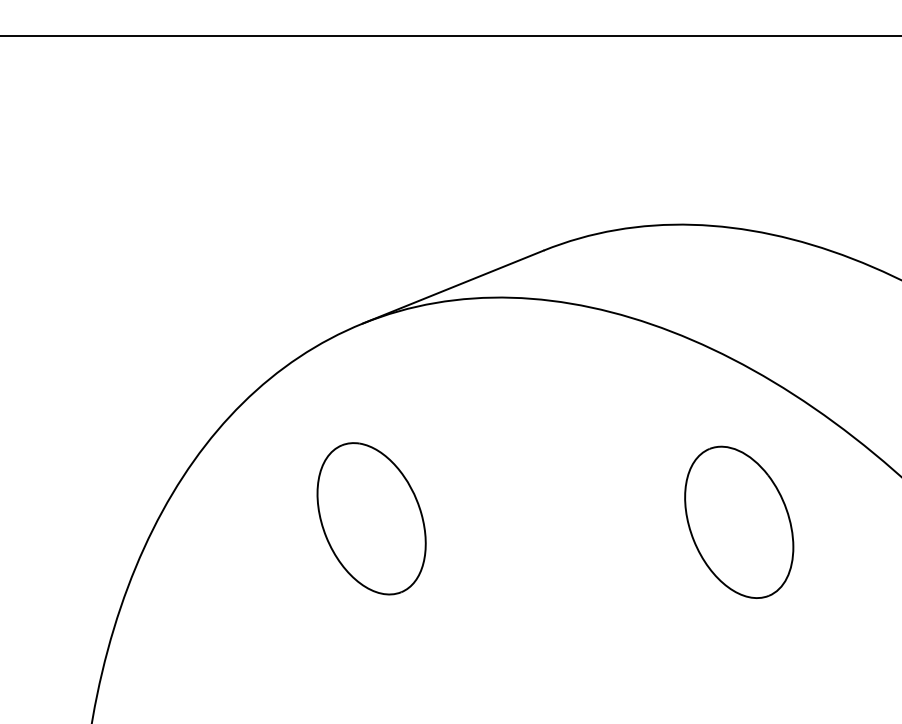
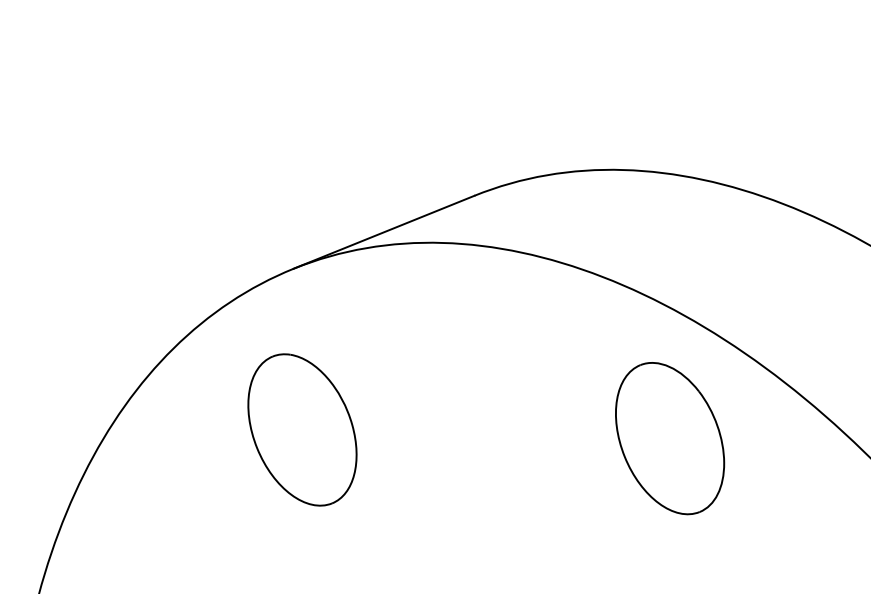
part: (371, 518) -> (302, 429), moved
part: (739, 521) -> (670, 437), moved

